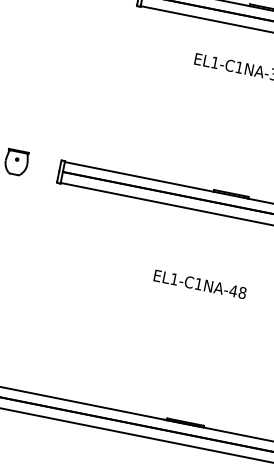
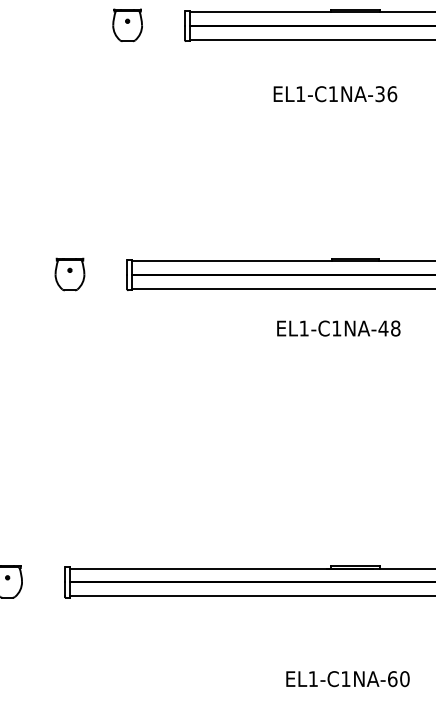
text: (200, 284) -> (338, 328), moved

